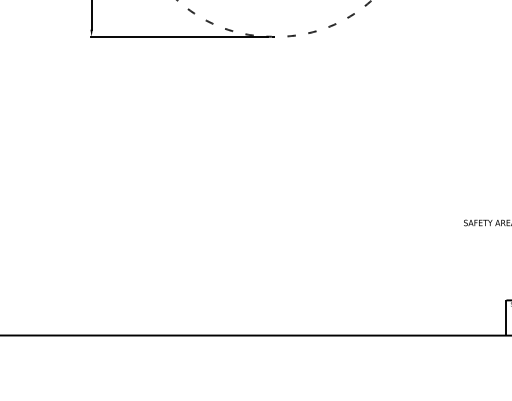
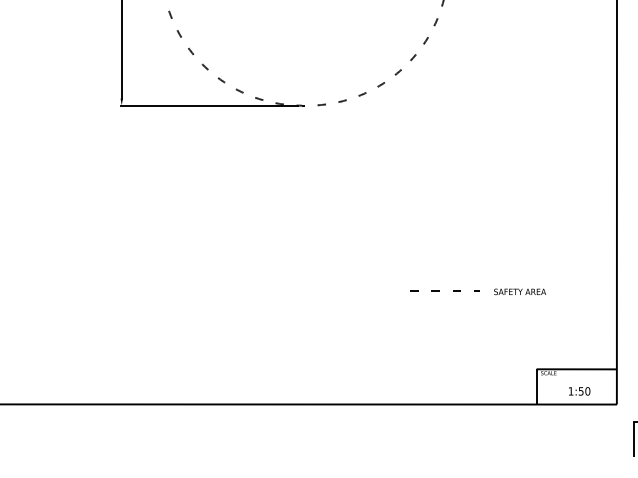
line: (409, 221) -> (439, 290), added

